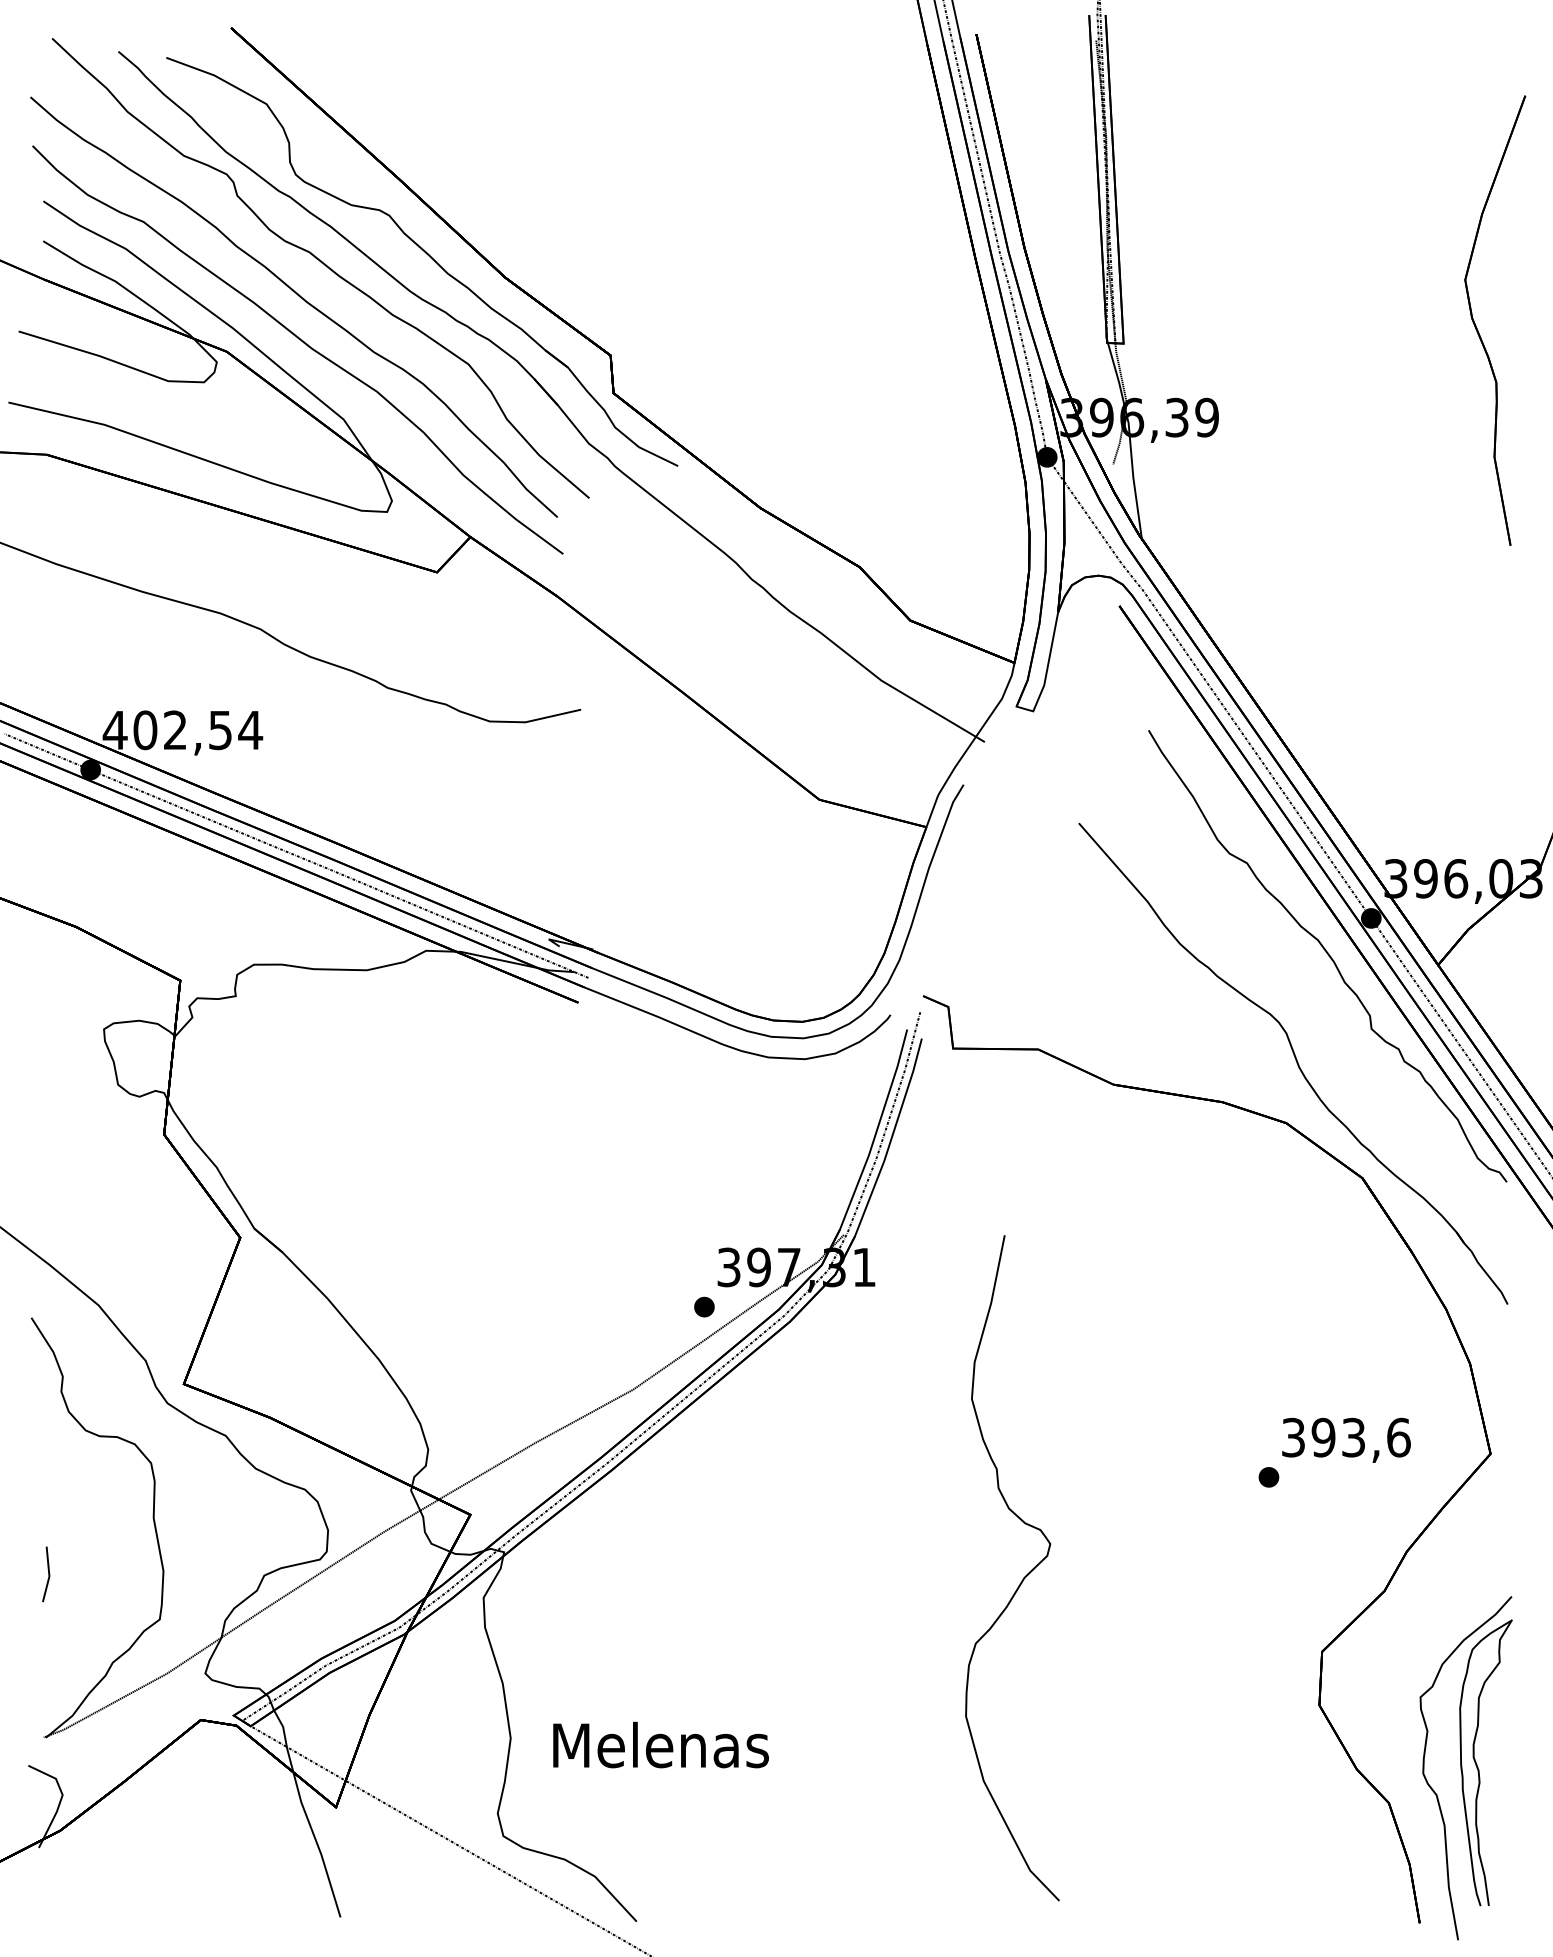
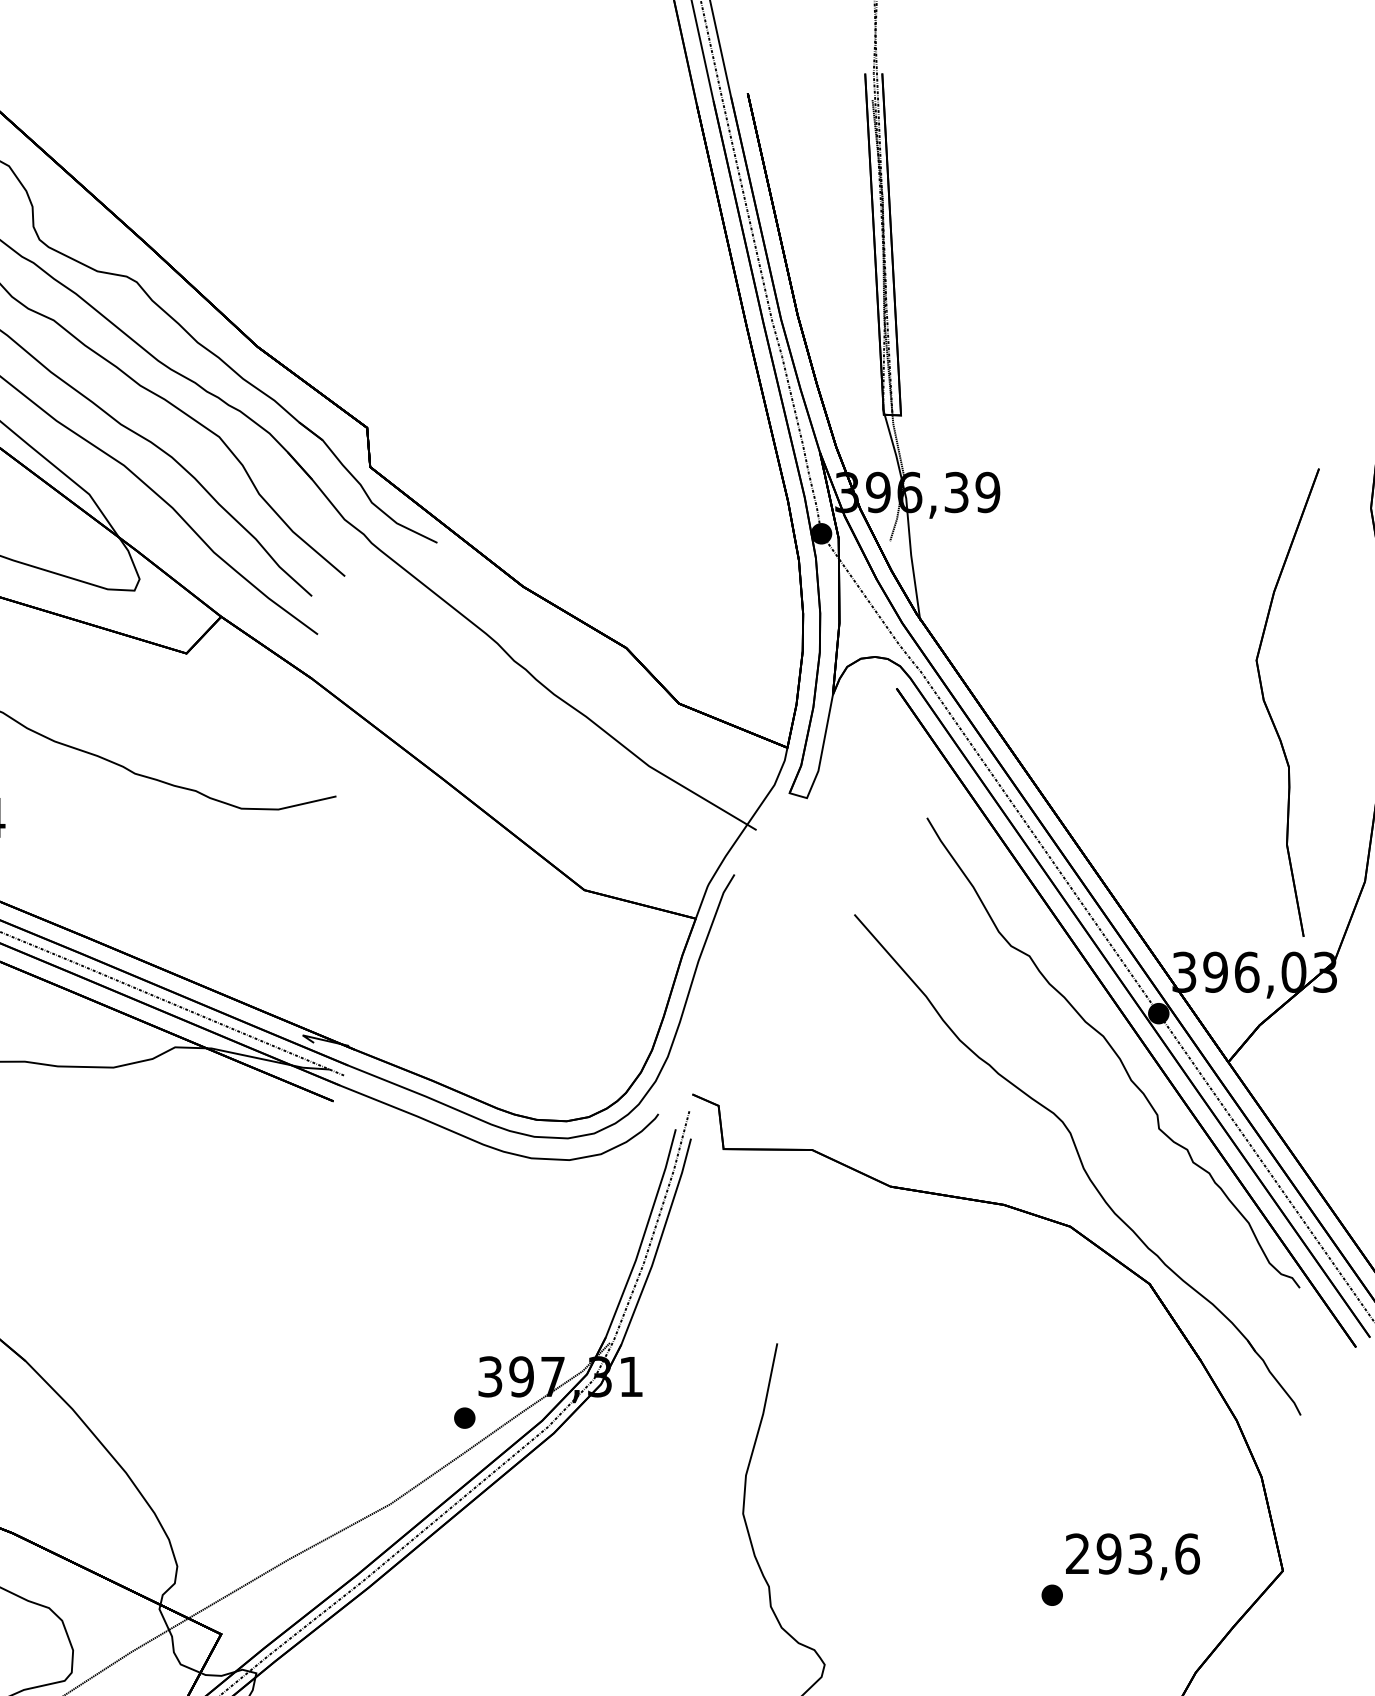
part: (1476, 325) -> (1268, 707), moved
text: (1293, 1437) -> (1077, 1553), 393,6 -> 293,6

